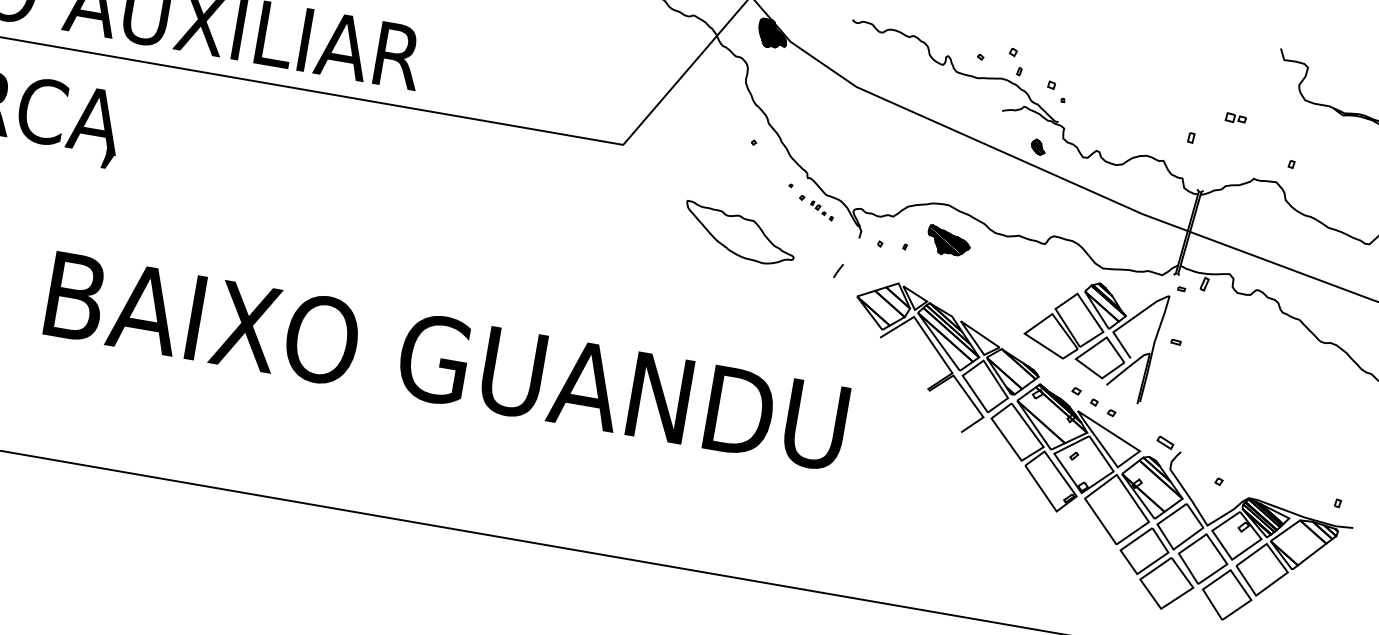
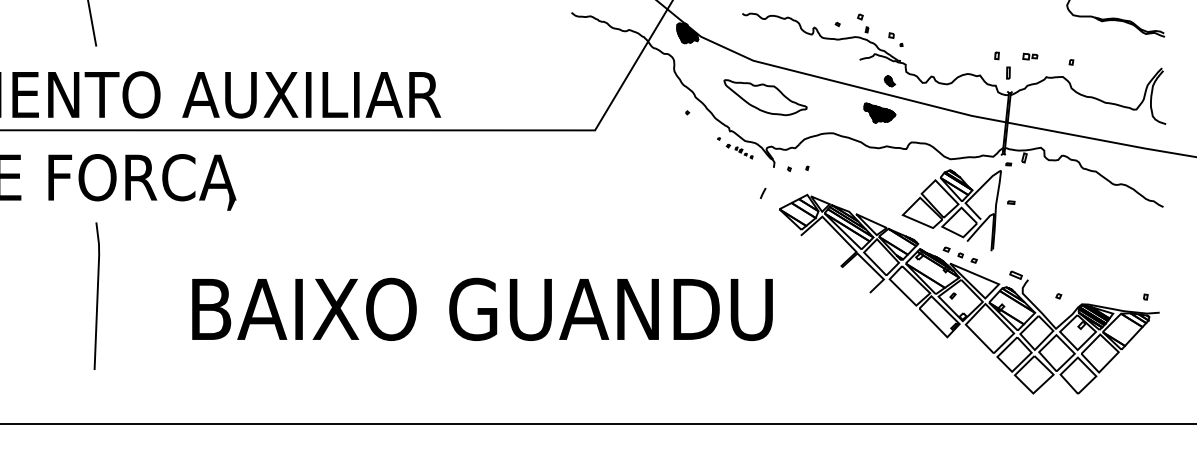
part: (1236, 118) -> (1030, 56), moved
part: (1203, 163) -> (1008, 72), added
part: (739, 234) -> (765, 97), moved
part: (948, 240) -> (879, 112), moved
text: (447, 359) -> (482, 308), moved

